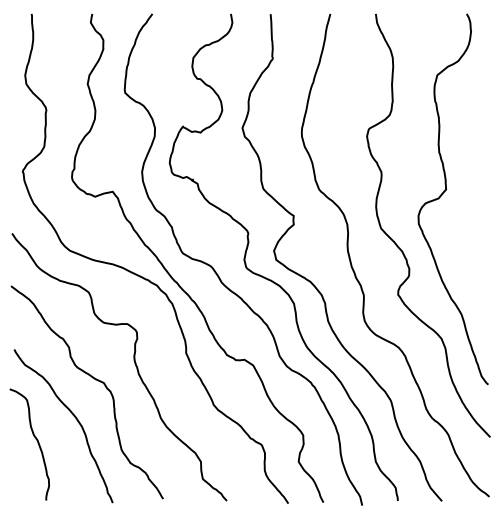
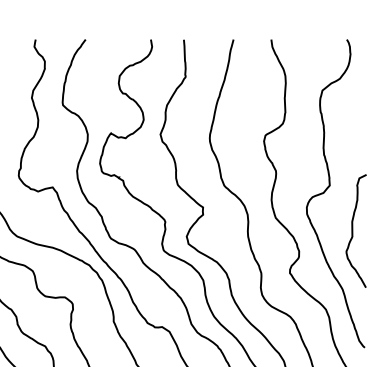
curve: (474, 244) -> (353, 231), added

